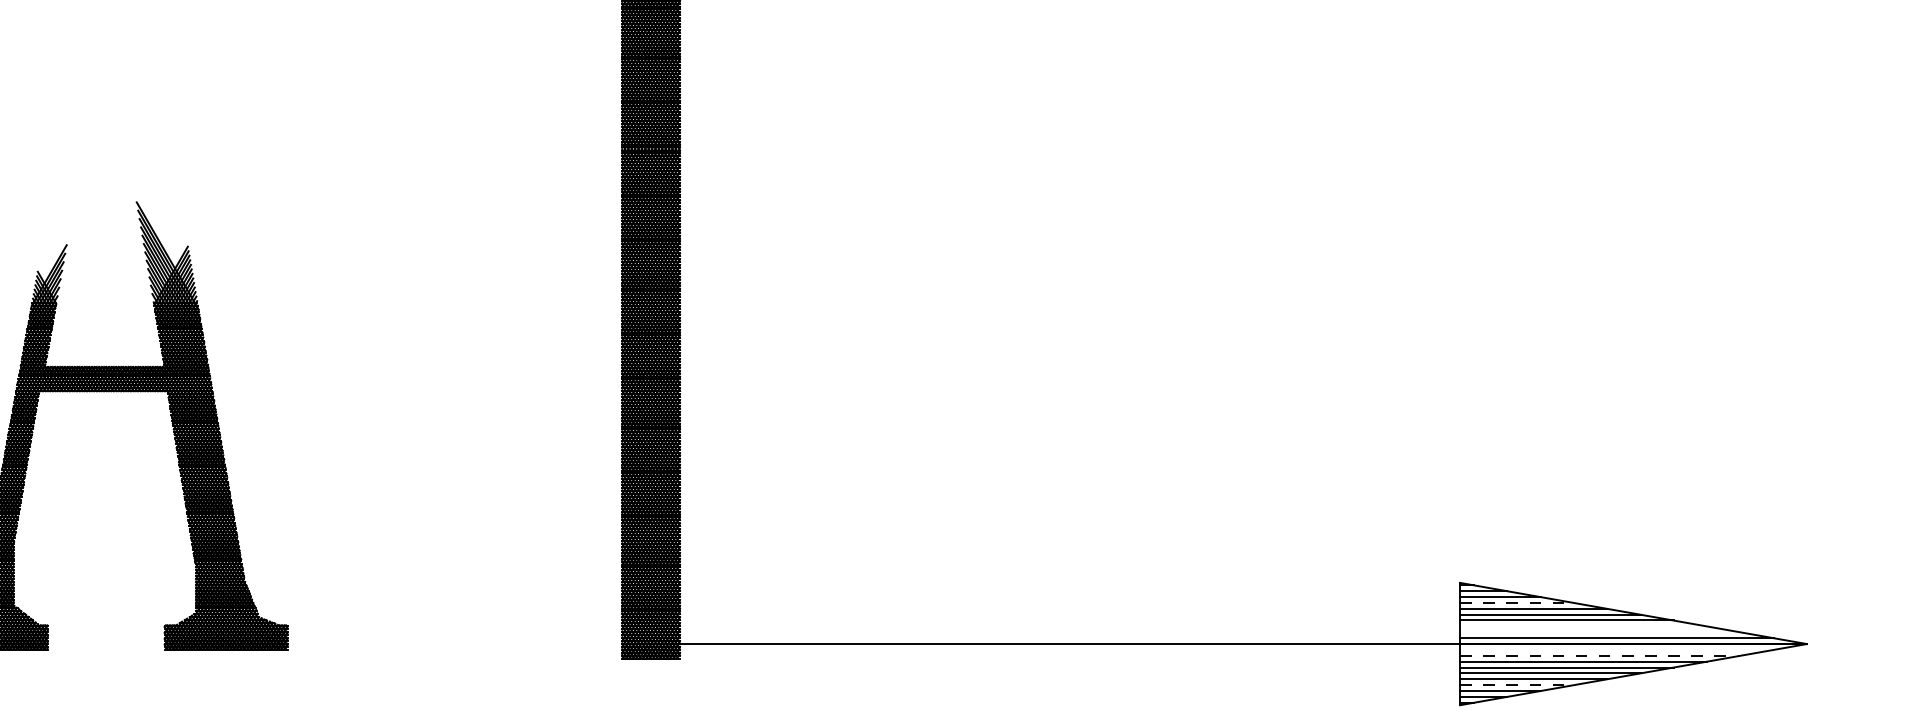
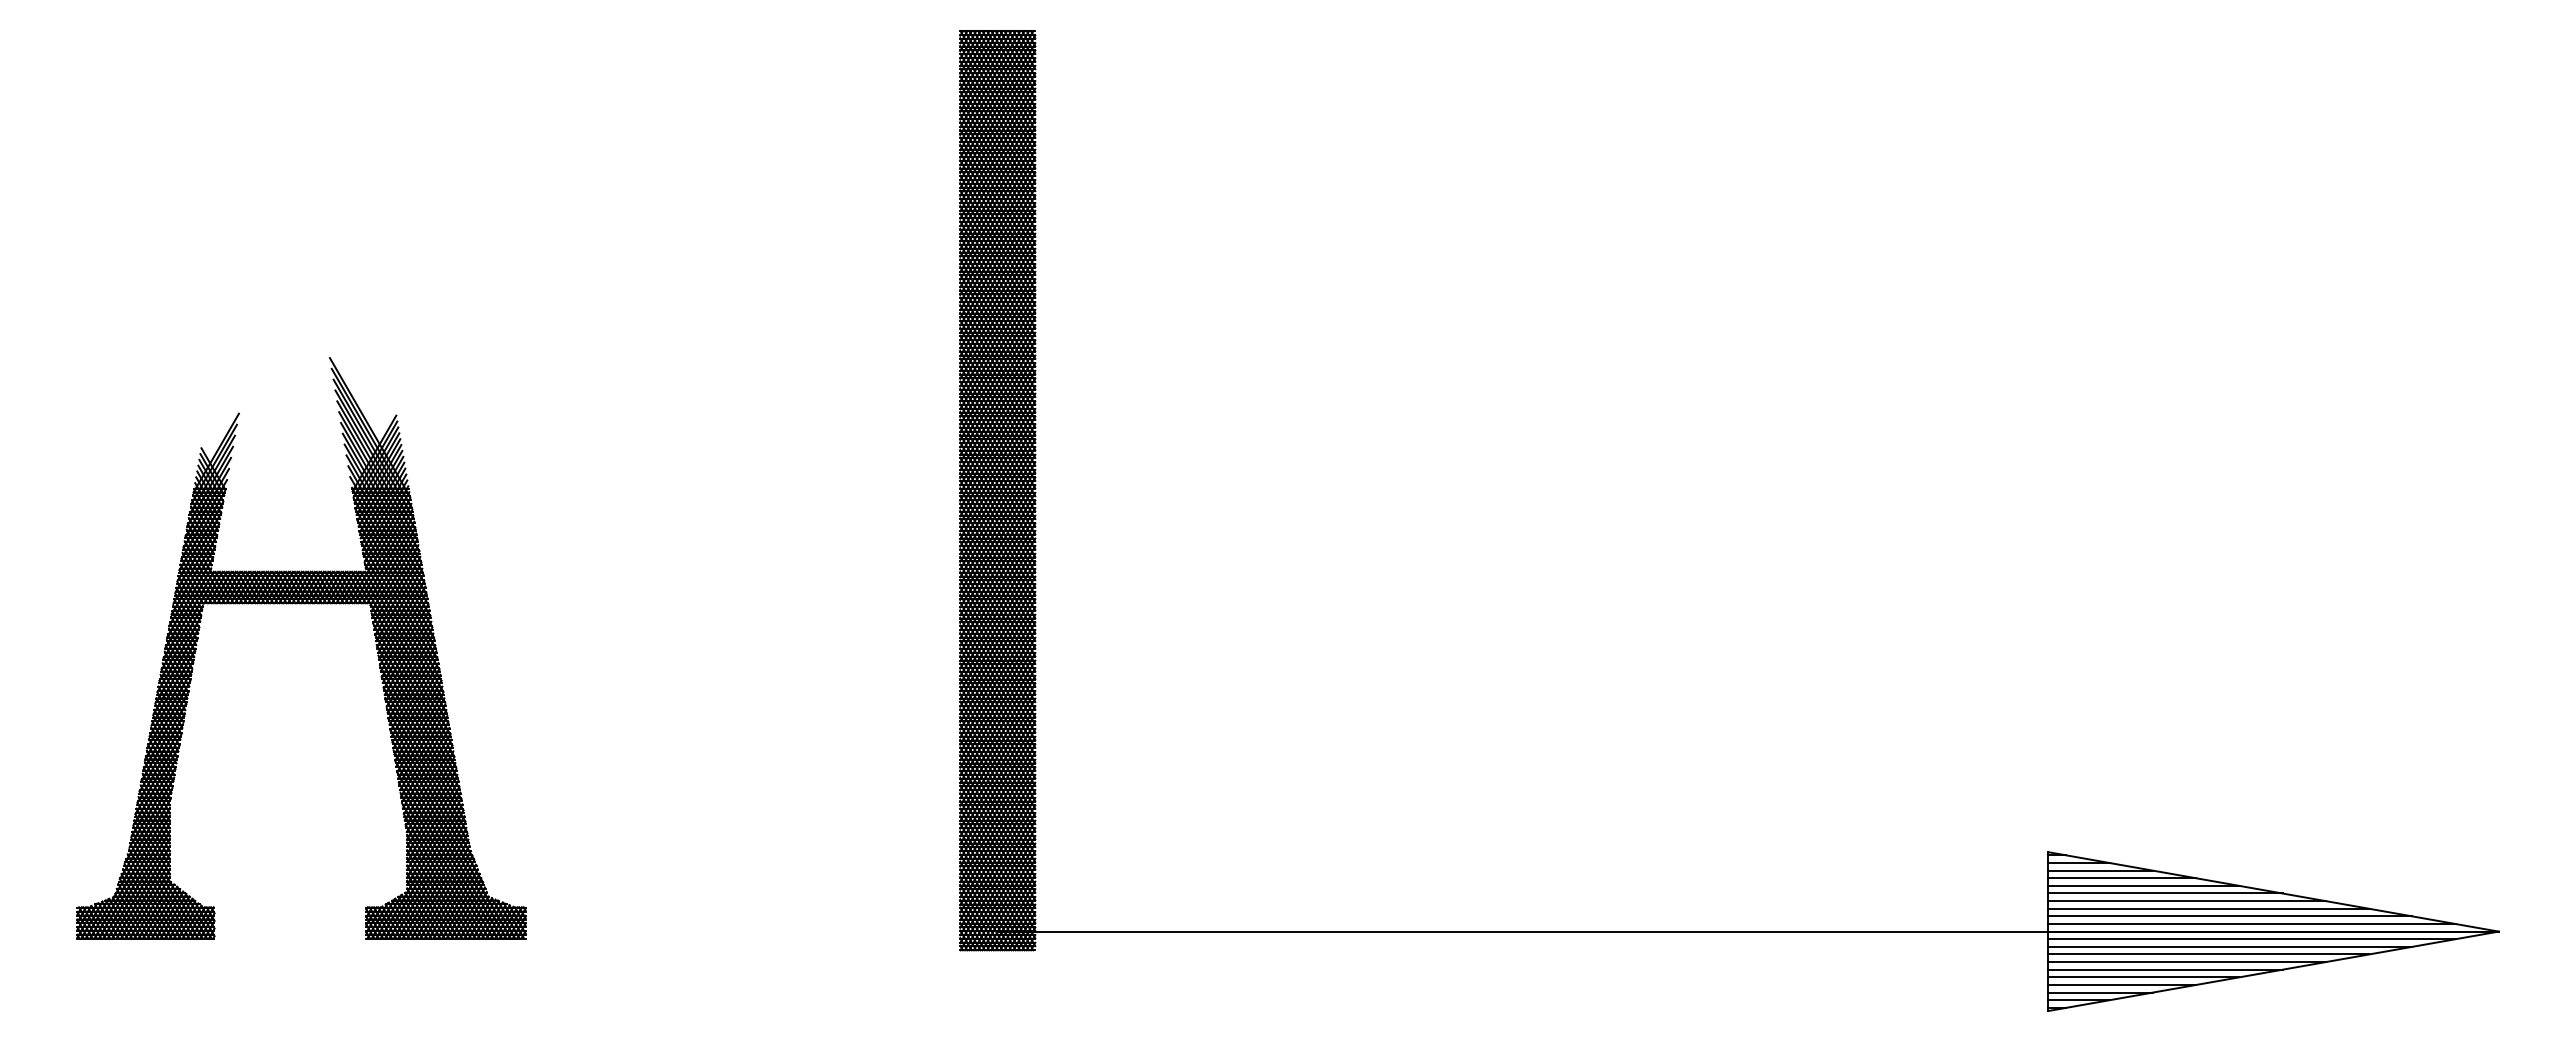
line: (1517, 603) -> (2122, 878), dashed -> solid
line: (1583, 626) -> (2208, 908), added
line: (1600, 632) -> (2230, 916), added
line: (1616, 650) -> (2251, 939), added
line: (1600, 655) -> (2230, 946), dashed -> solid
line: (1517, 684) -> (2122, 984), dashed -> solid

